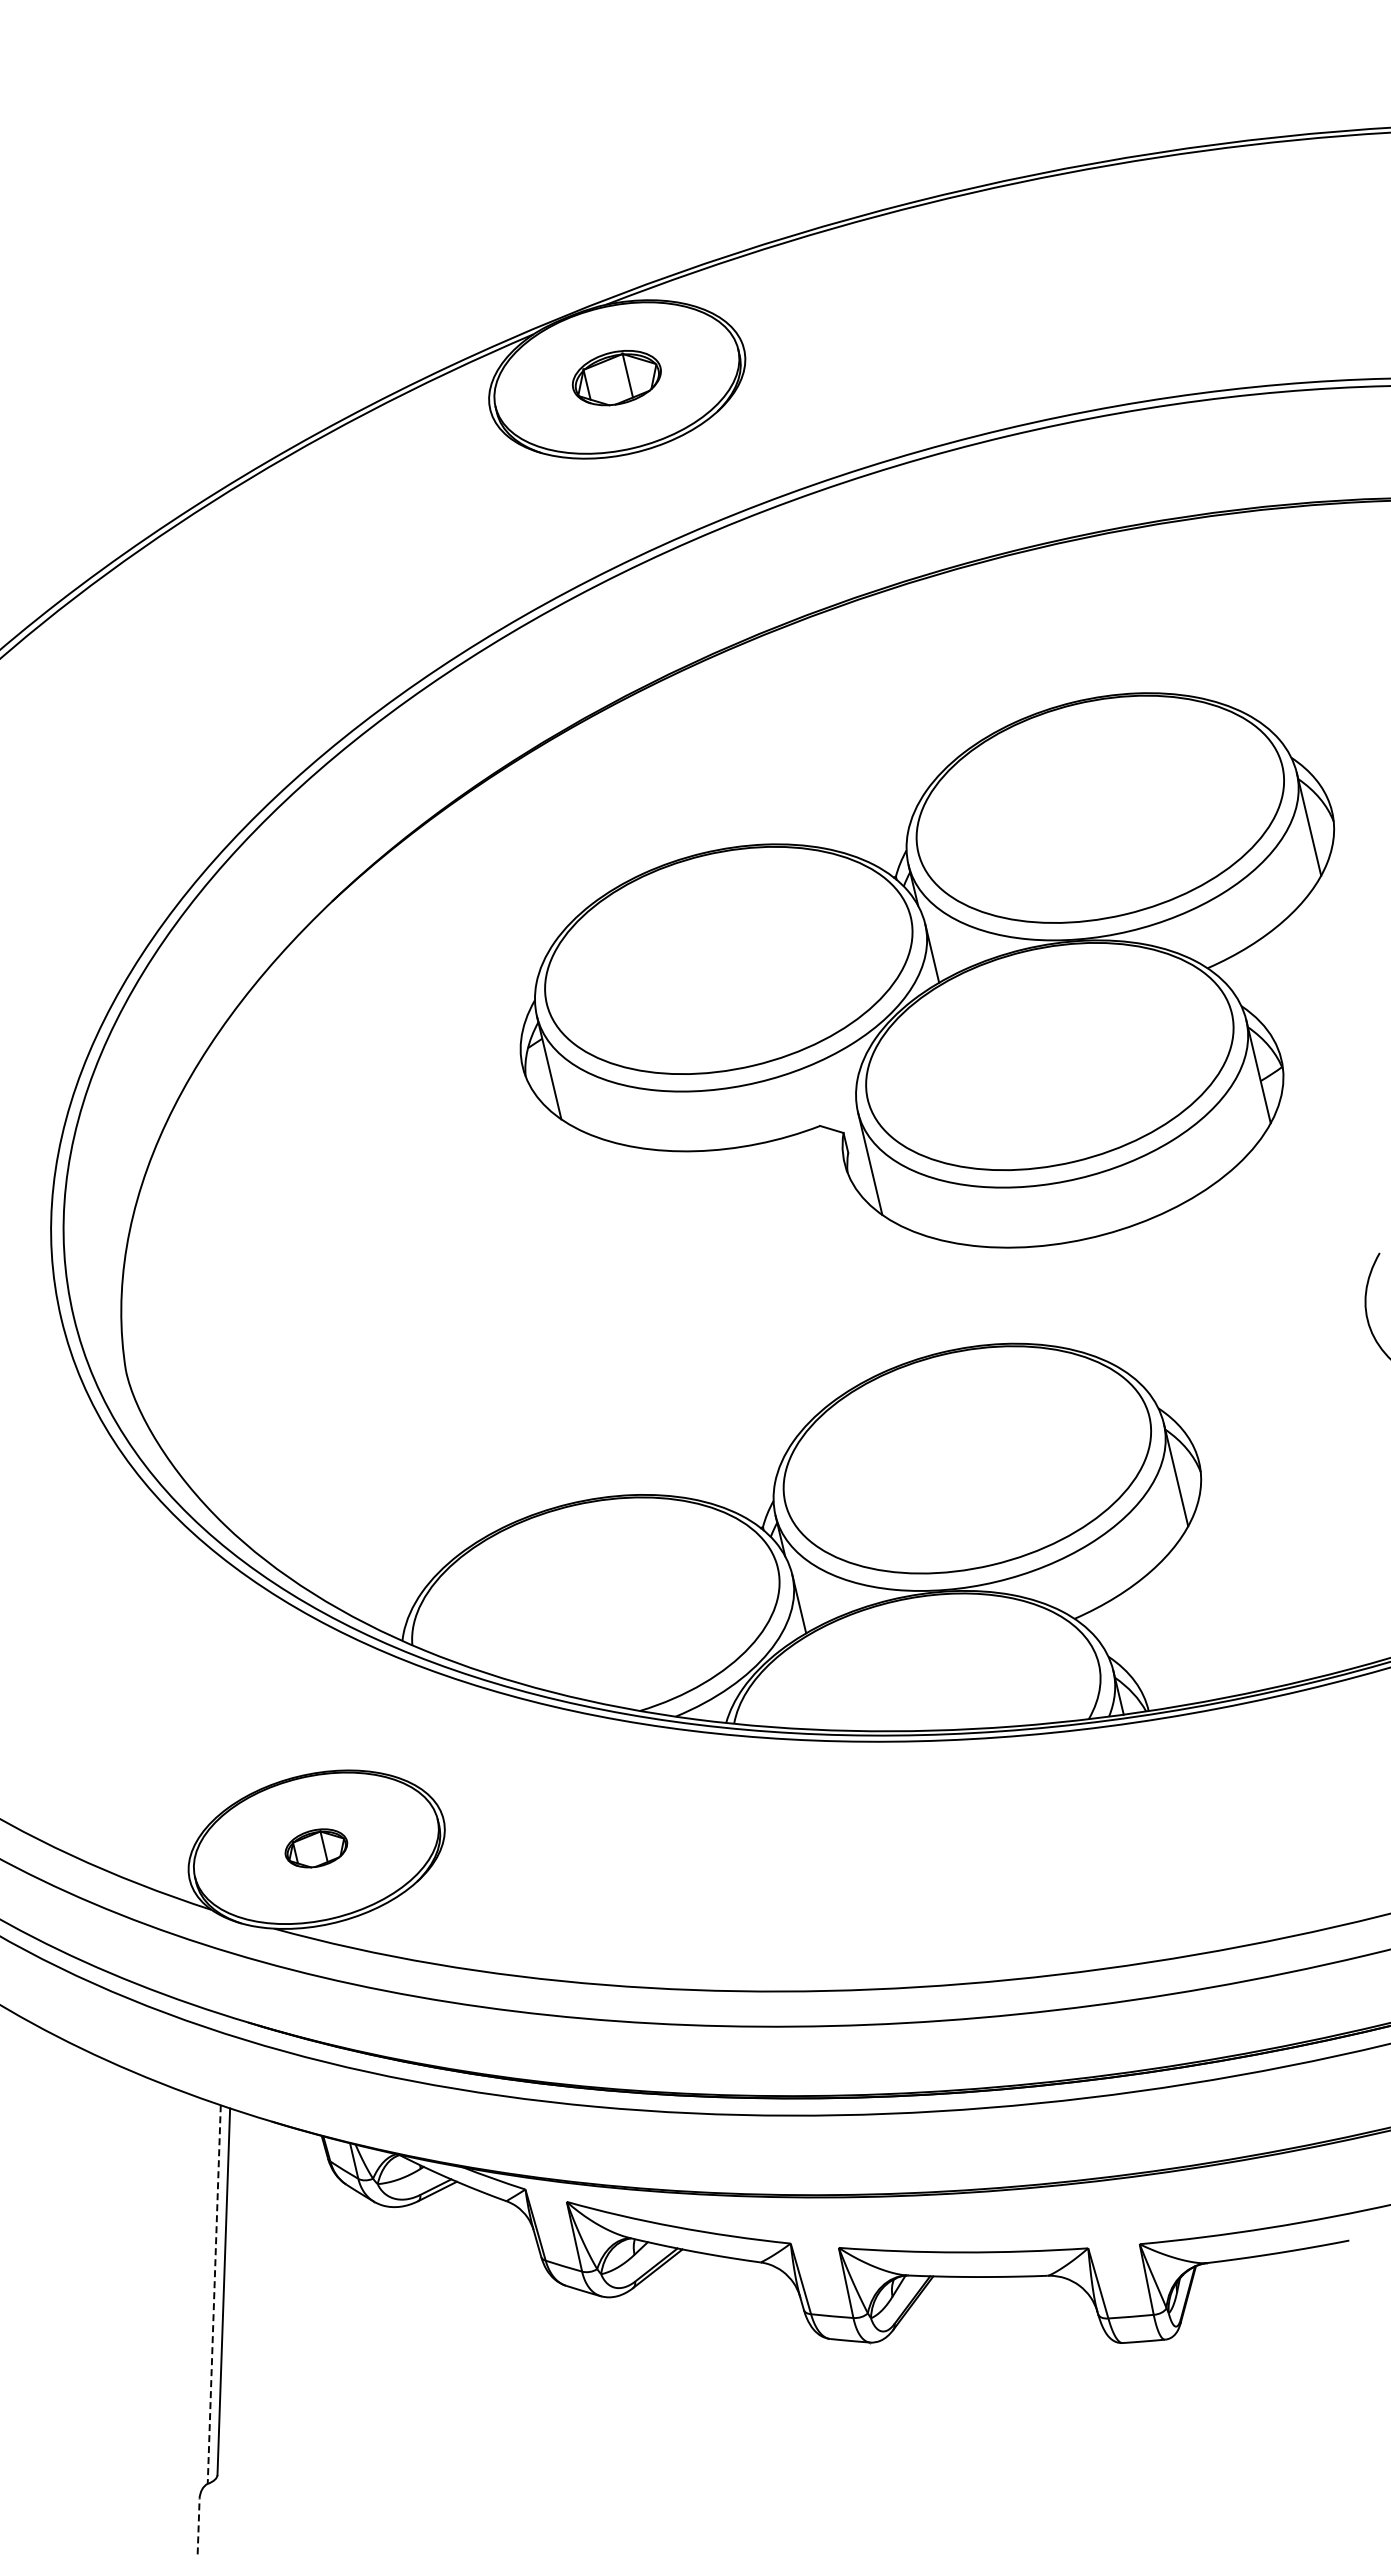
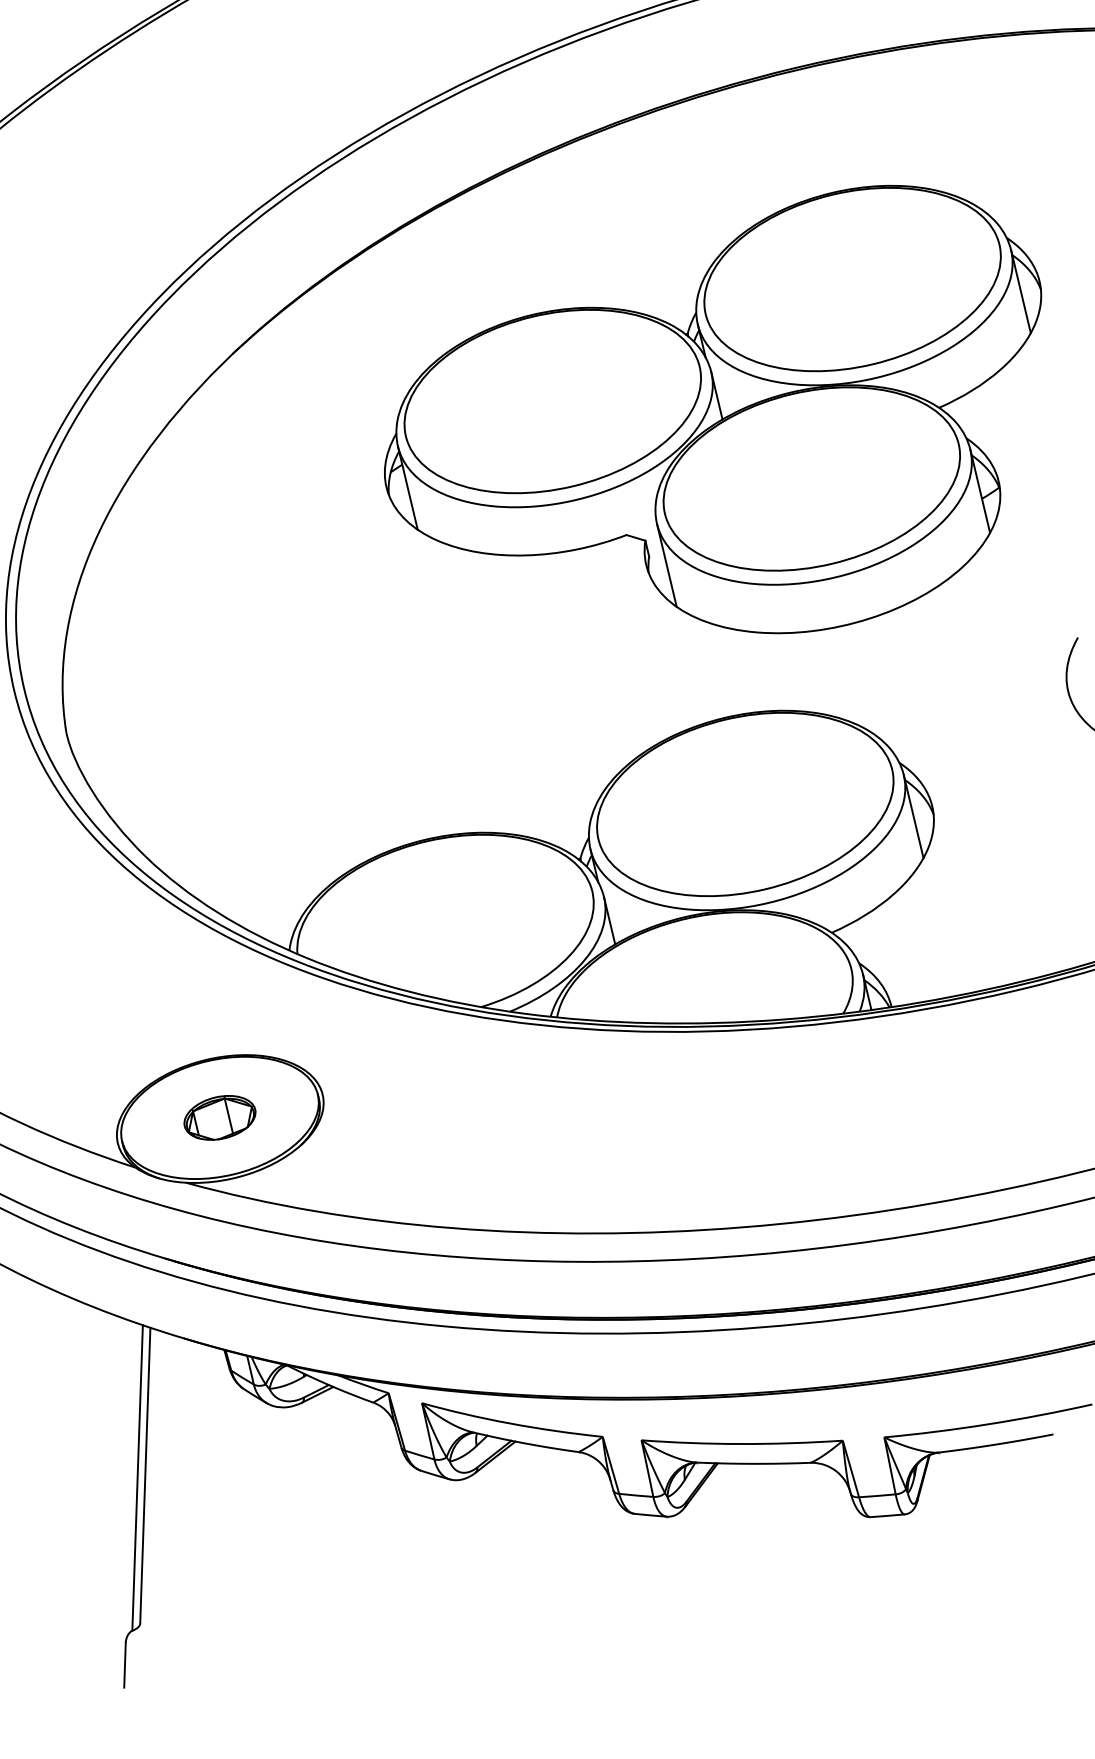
part: (316, 1848) -> (220, 1118), size x1.43
line: (214, 2295) -> (137, 1478), dashed -> solid
line: (198, 2526) -> (124, 1665), dashed -> solid

